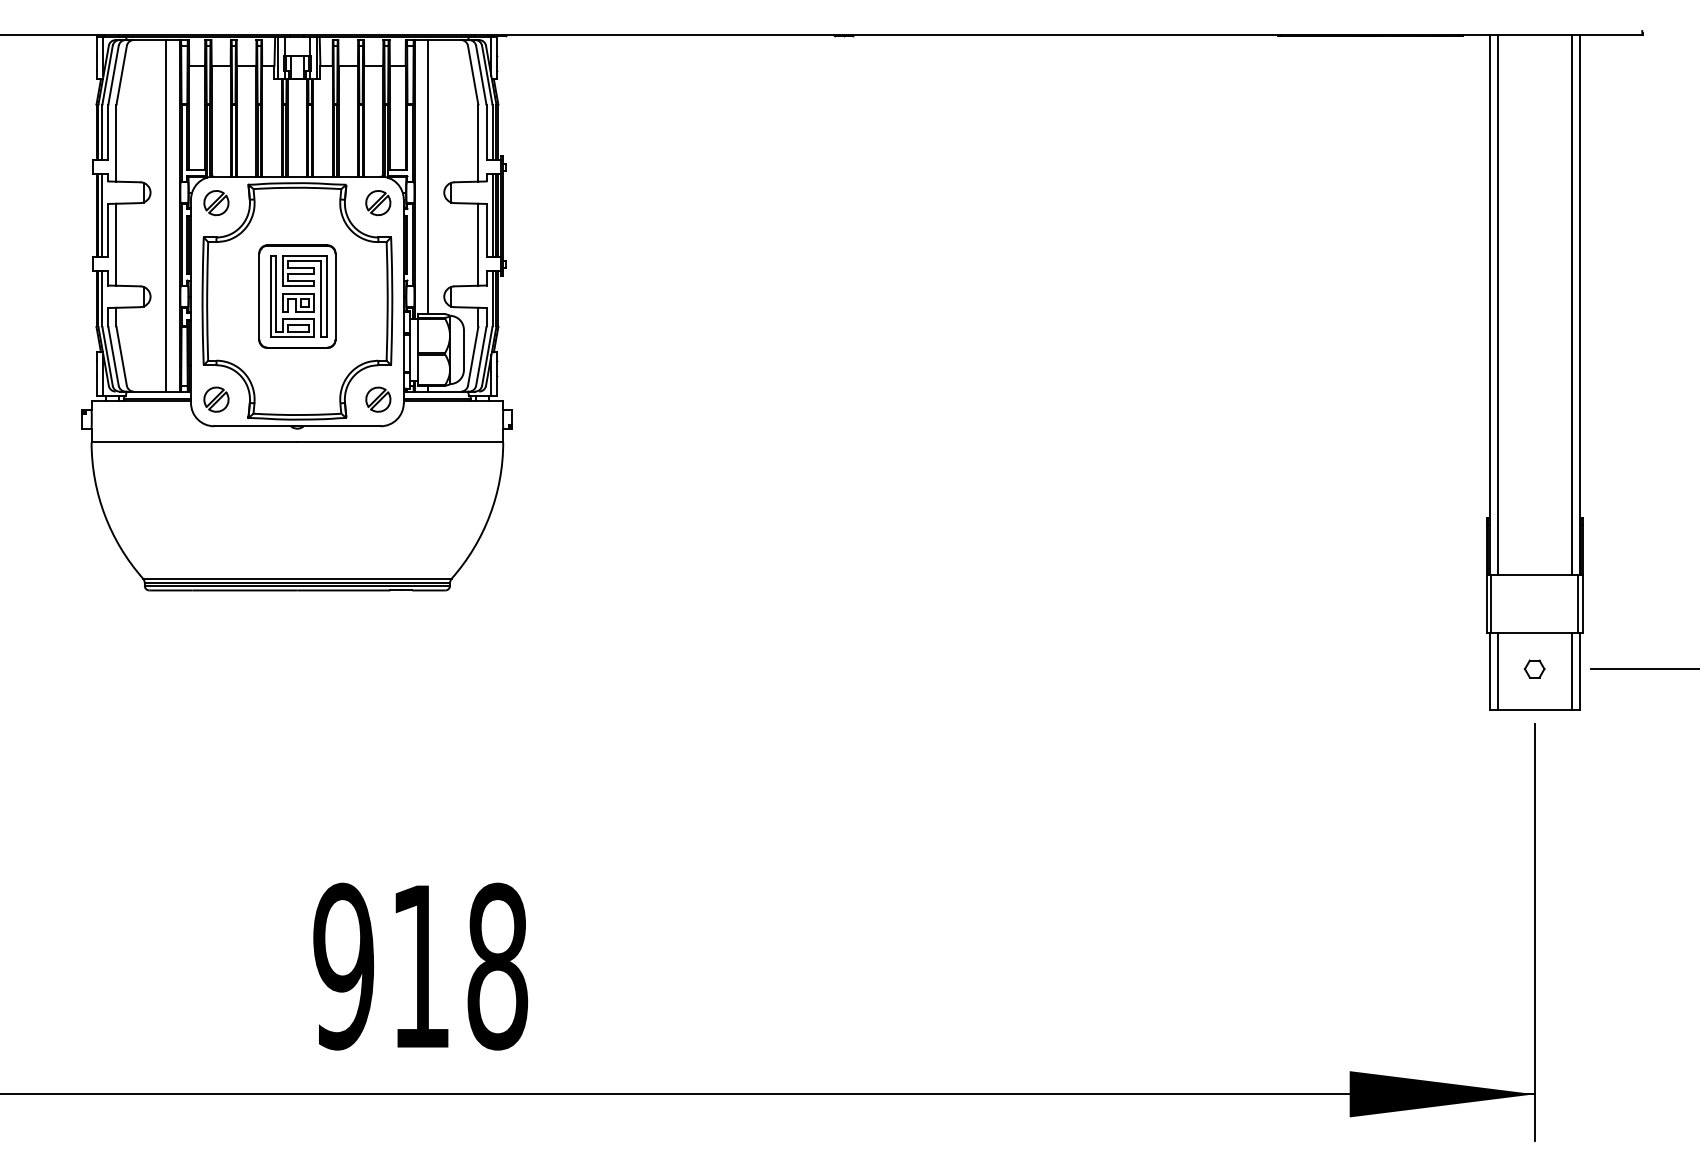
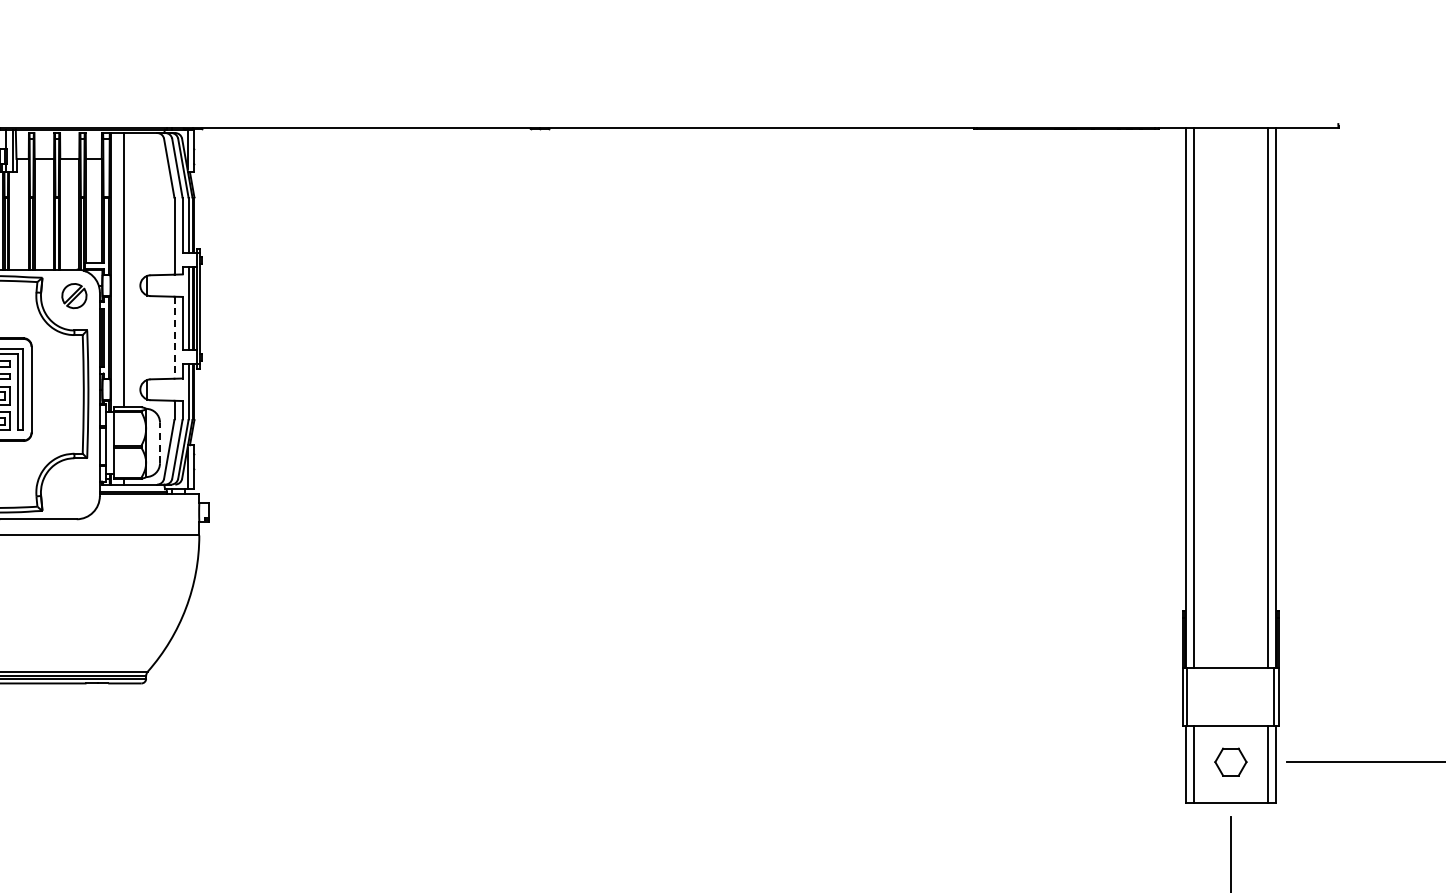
line: (478, 245) -> (174, 338), solid -> dashed
line: (463, 349) -> (159, 442), solid -> dashed
part: (378, 399) -> (74, 492), removed
part: (1534, 668) -> (1230, 761), size x1.6

